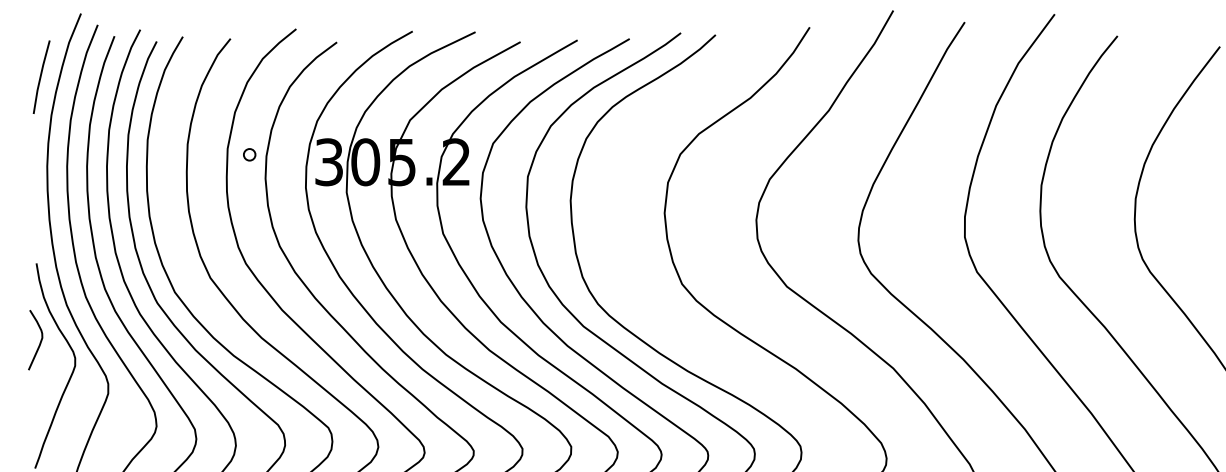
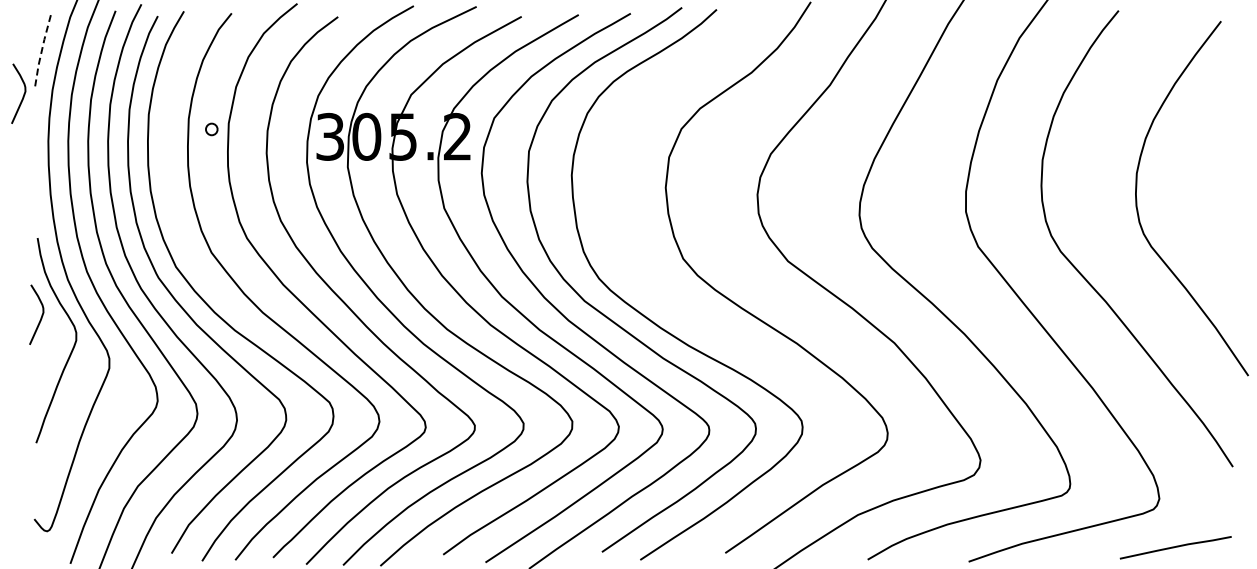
line: (40, 77) -> (41, 52), solid -> dashed
curve: (22, 118) -> (23, 93), added
part: (249, 154) -> (211, 129), moved

